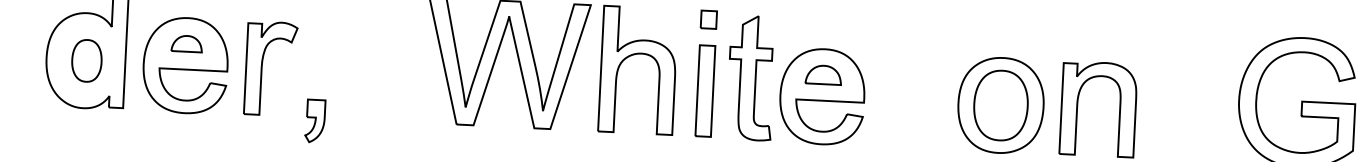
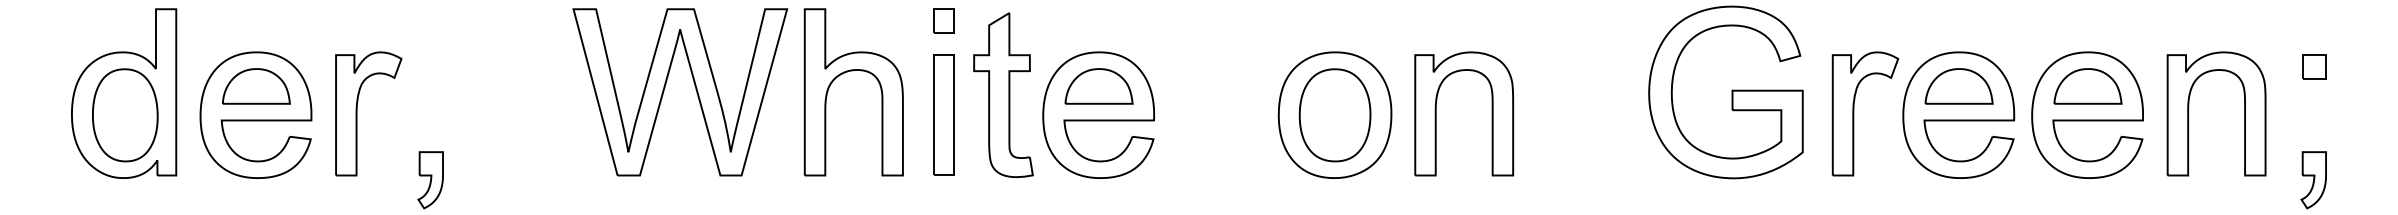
part: (187, 43) -> (256, 86), size x1.67
part: (87, 60) -> (125, 115), size x1.67
part: (823, 75) -> (1098, 86), size x1.43

